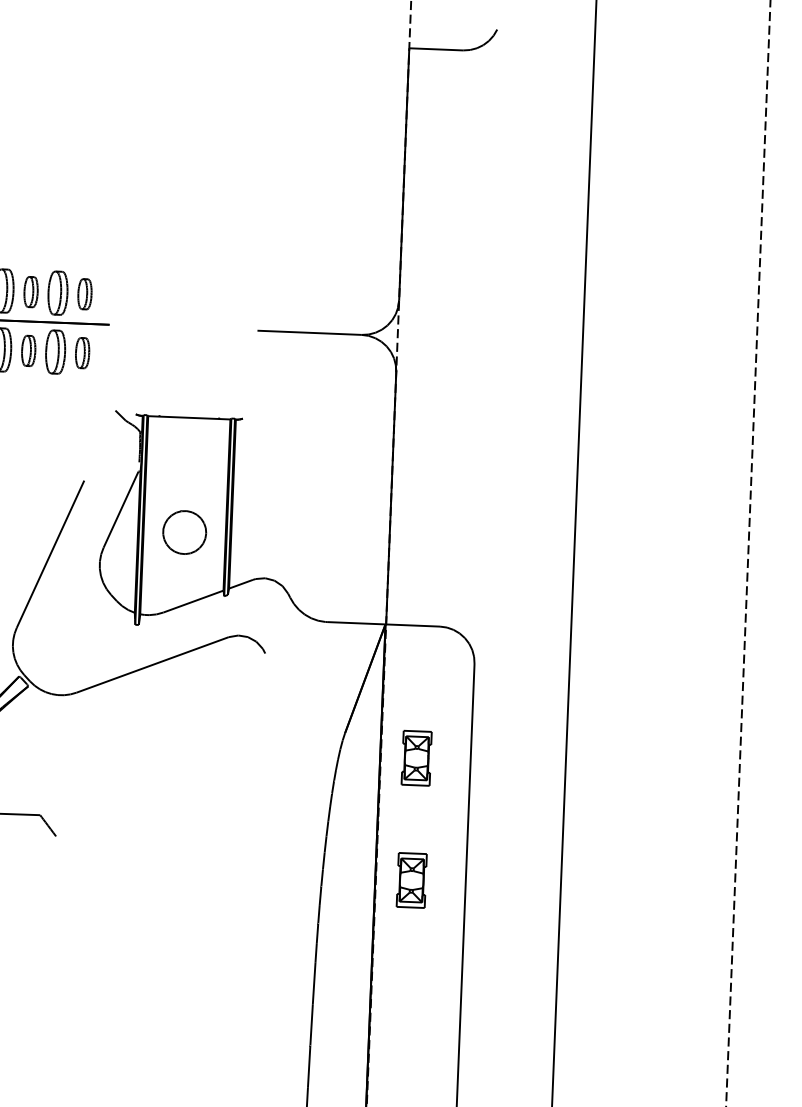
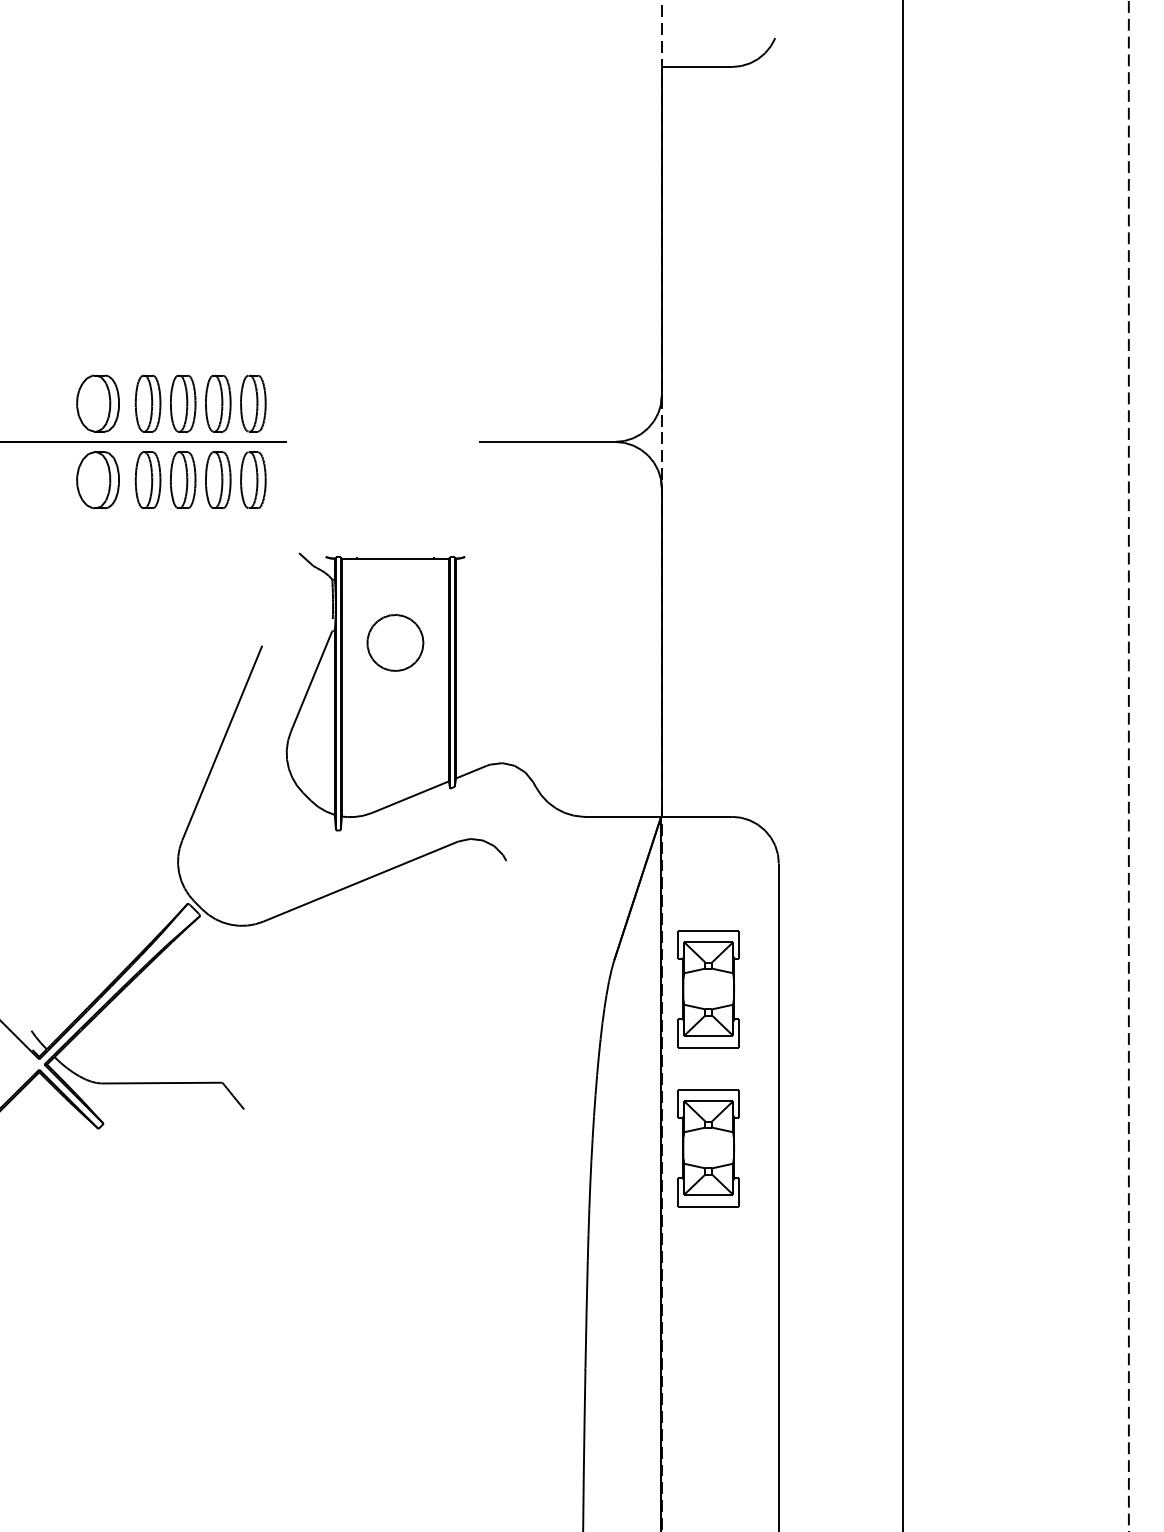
part: (31, 292) -> (183, 403), size x1.43
part: (85, 294) -> (253, 403), size x1.43
part: (28, 350) -> (183, 479), size x1.43
part: (82, 352) -> (253, 479), size x1.43
part: (184, 532) -> (395, 642), moved
part: (416, 758) -> (708, 989), size x1.67
part: (411, 880) -> (708, 1148), size x1.67

